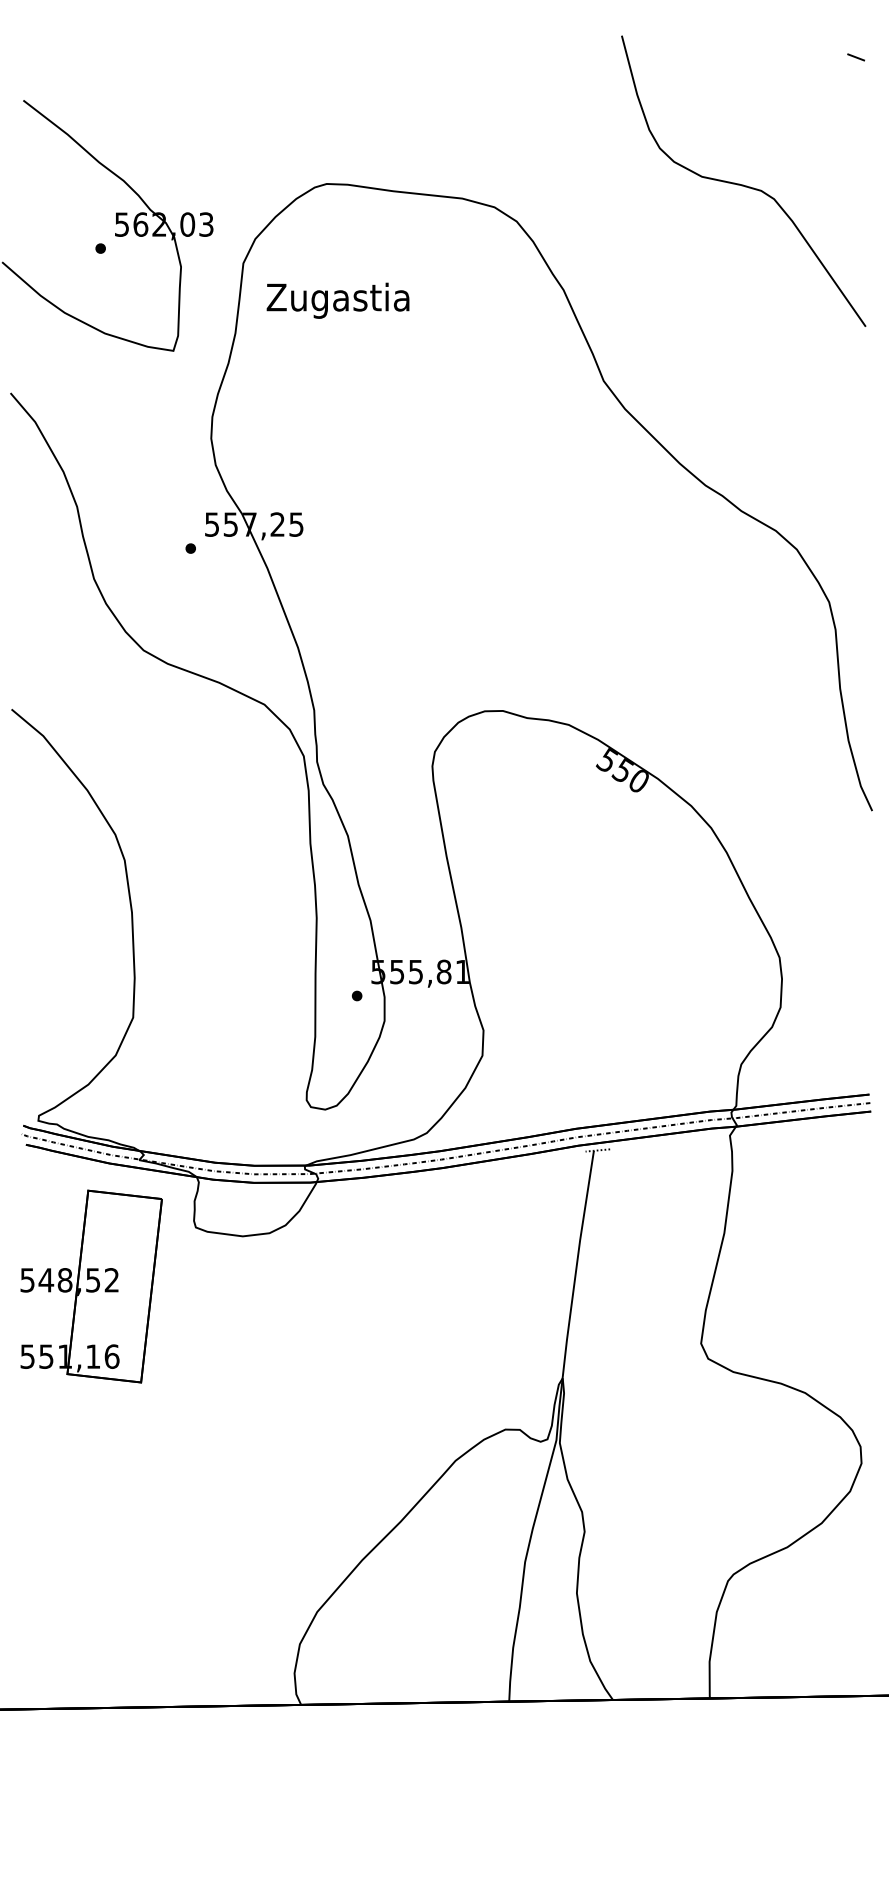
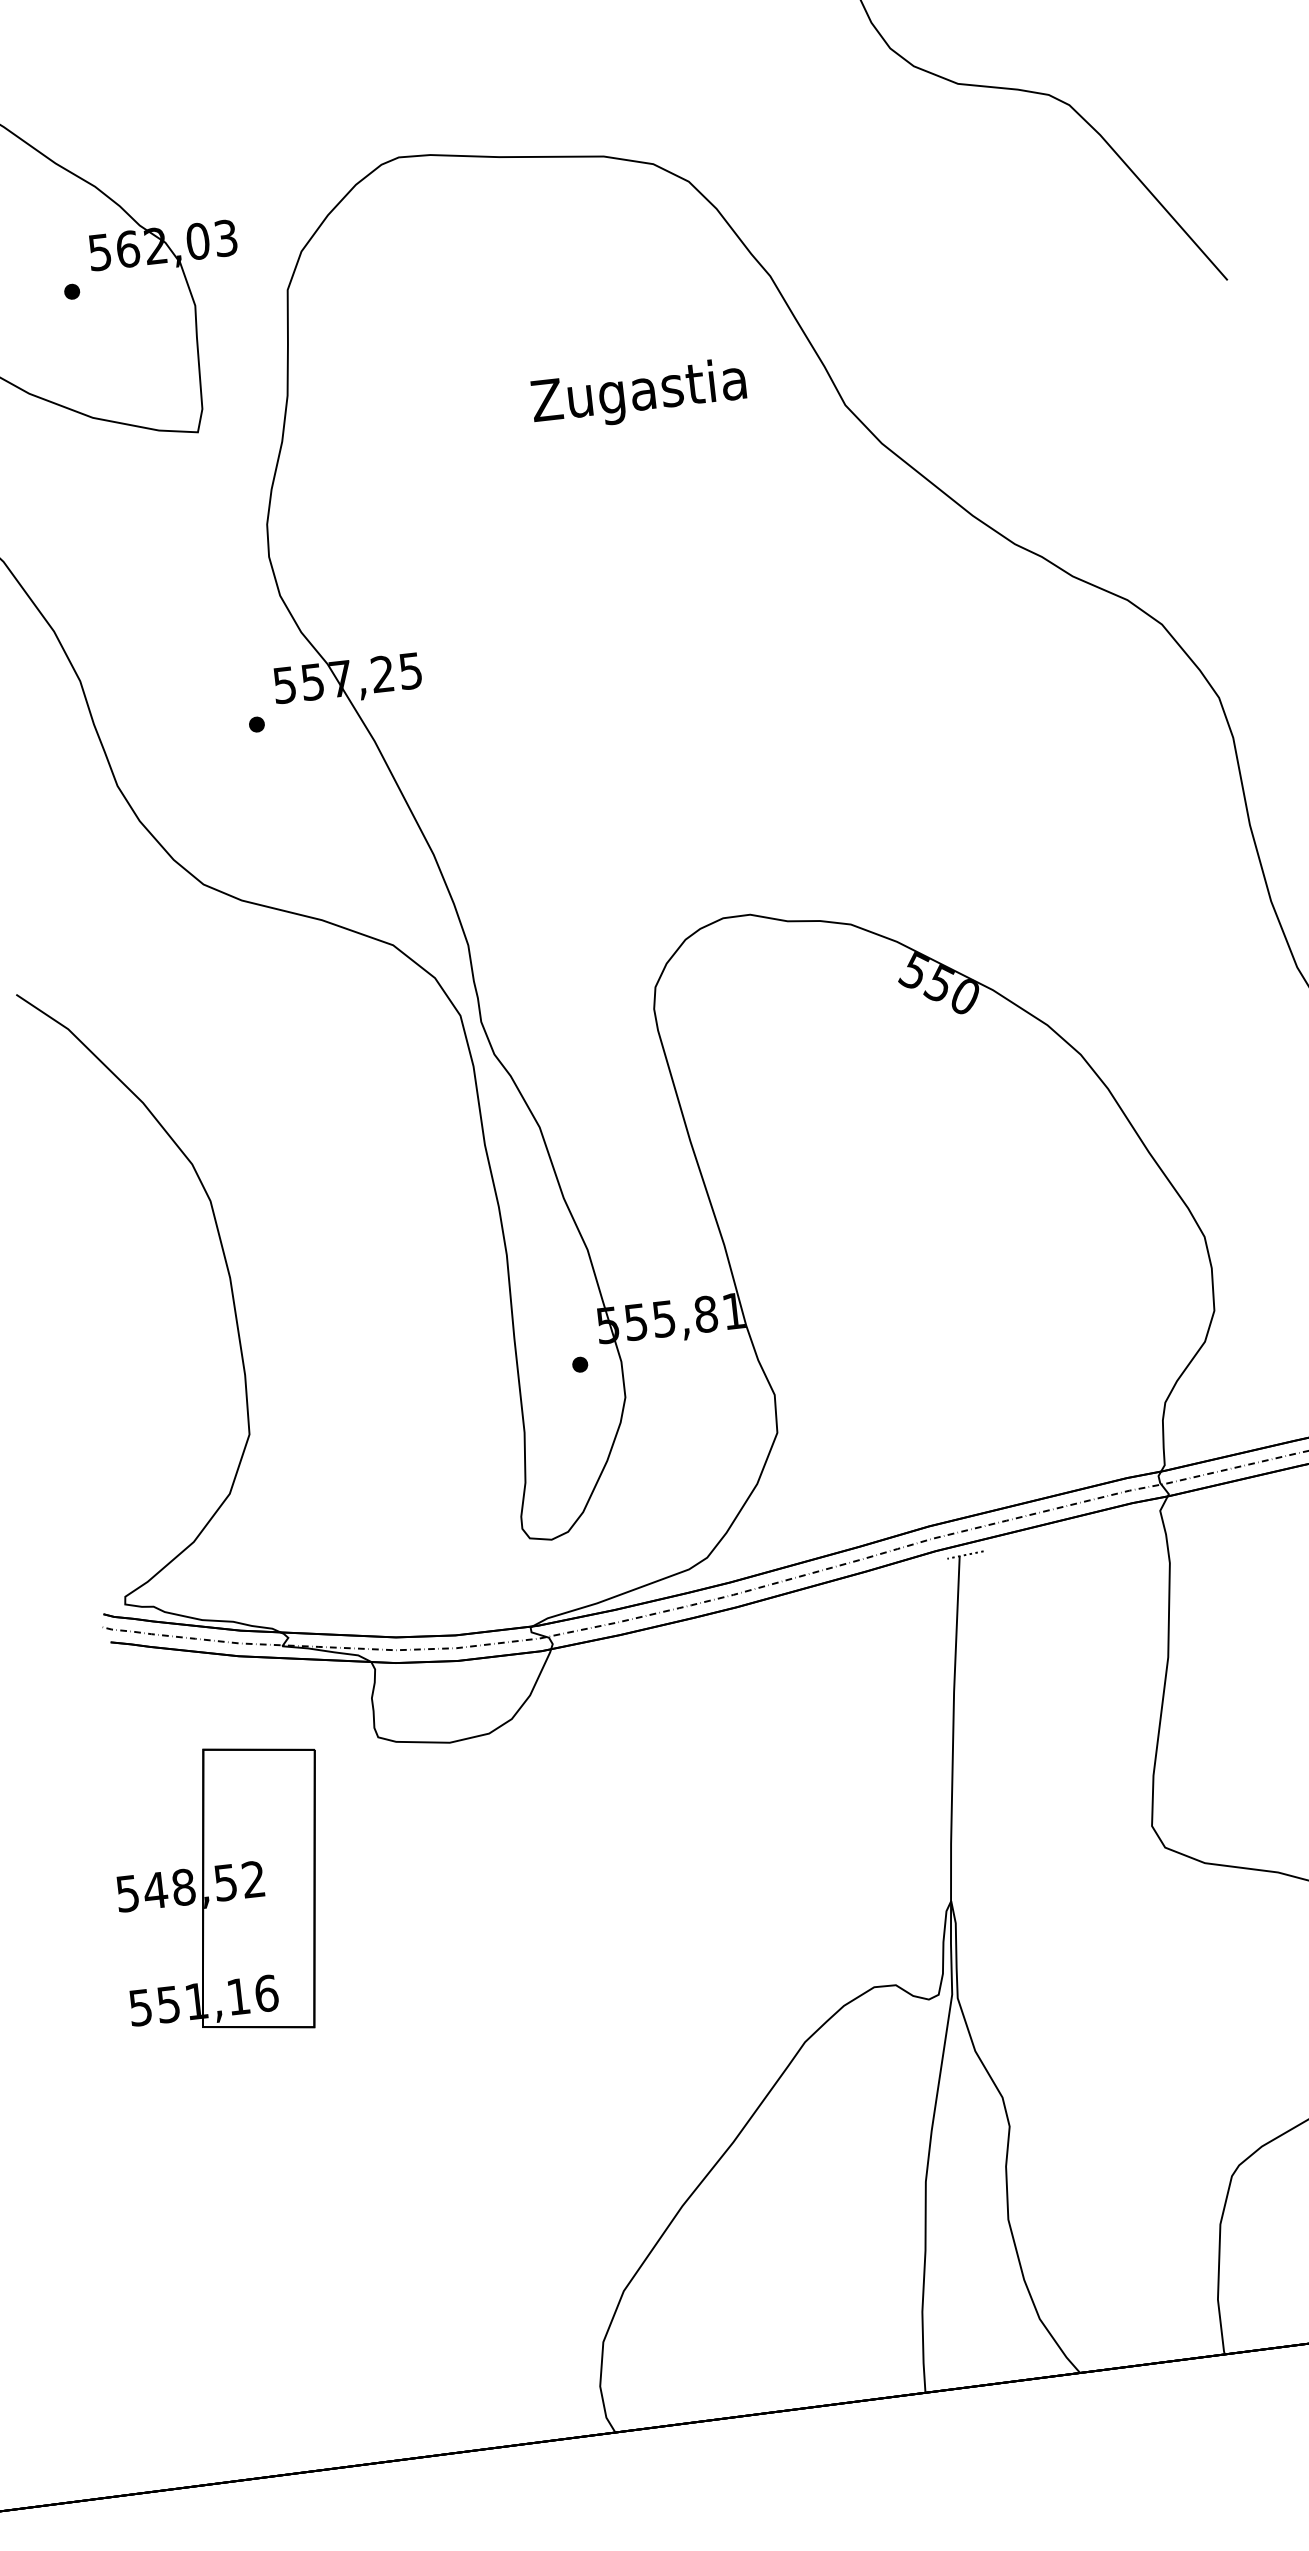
text: (337, 300) -> (638, 394), moved
part: (91, 1286) -> (224, 1892), moved

